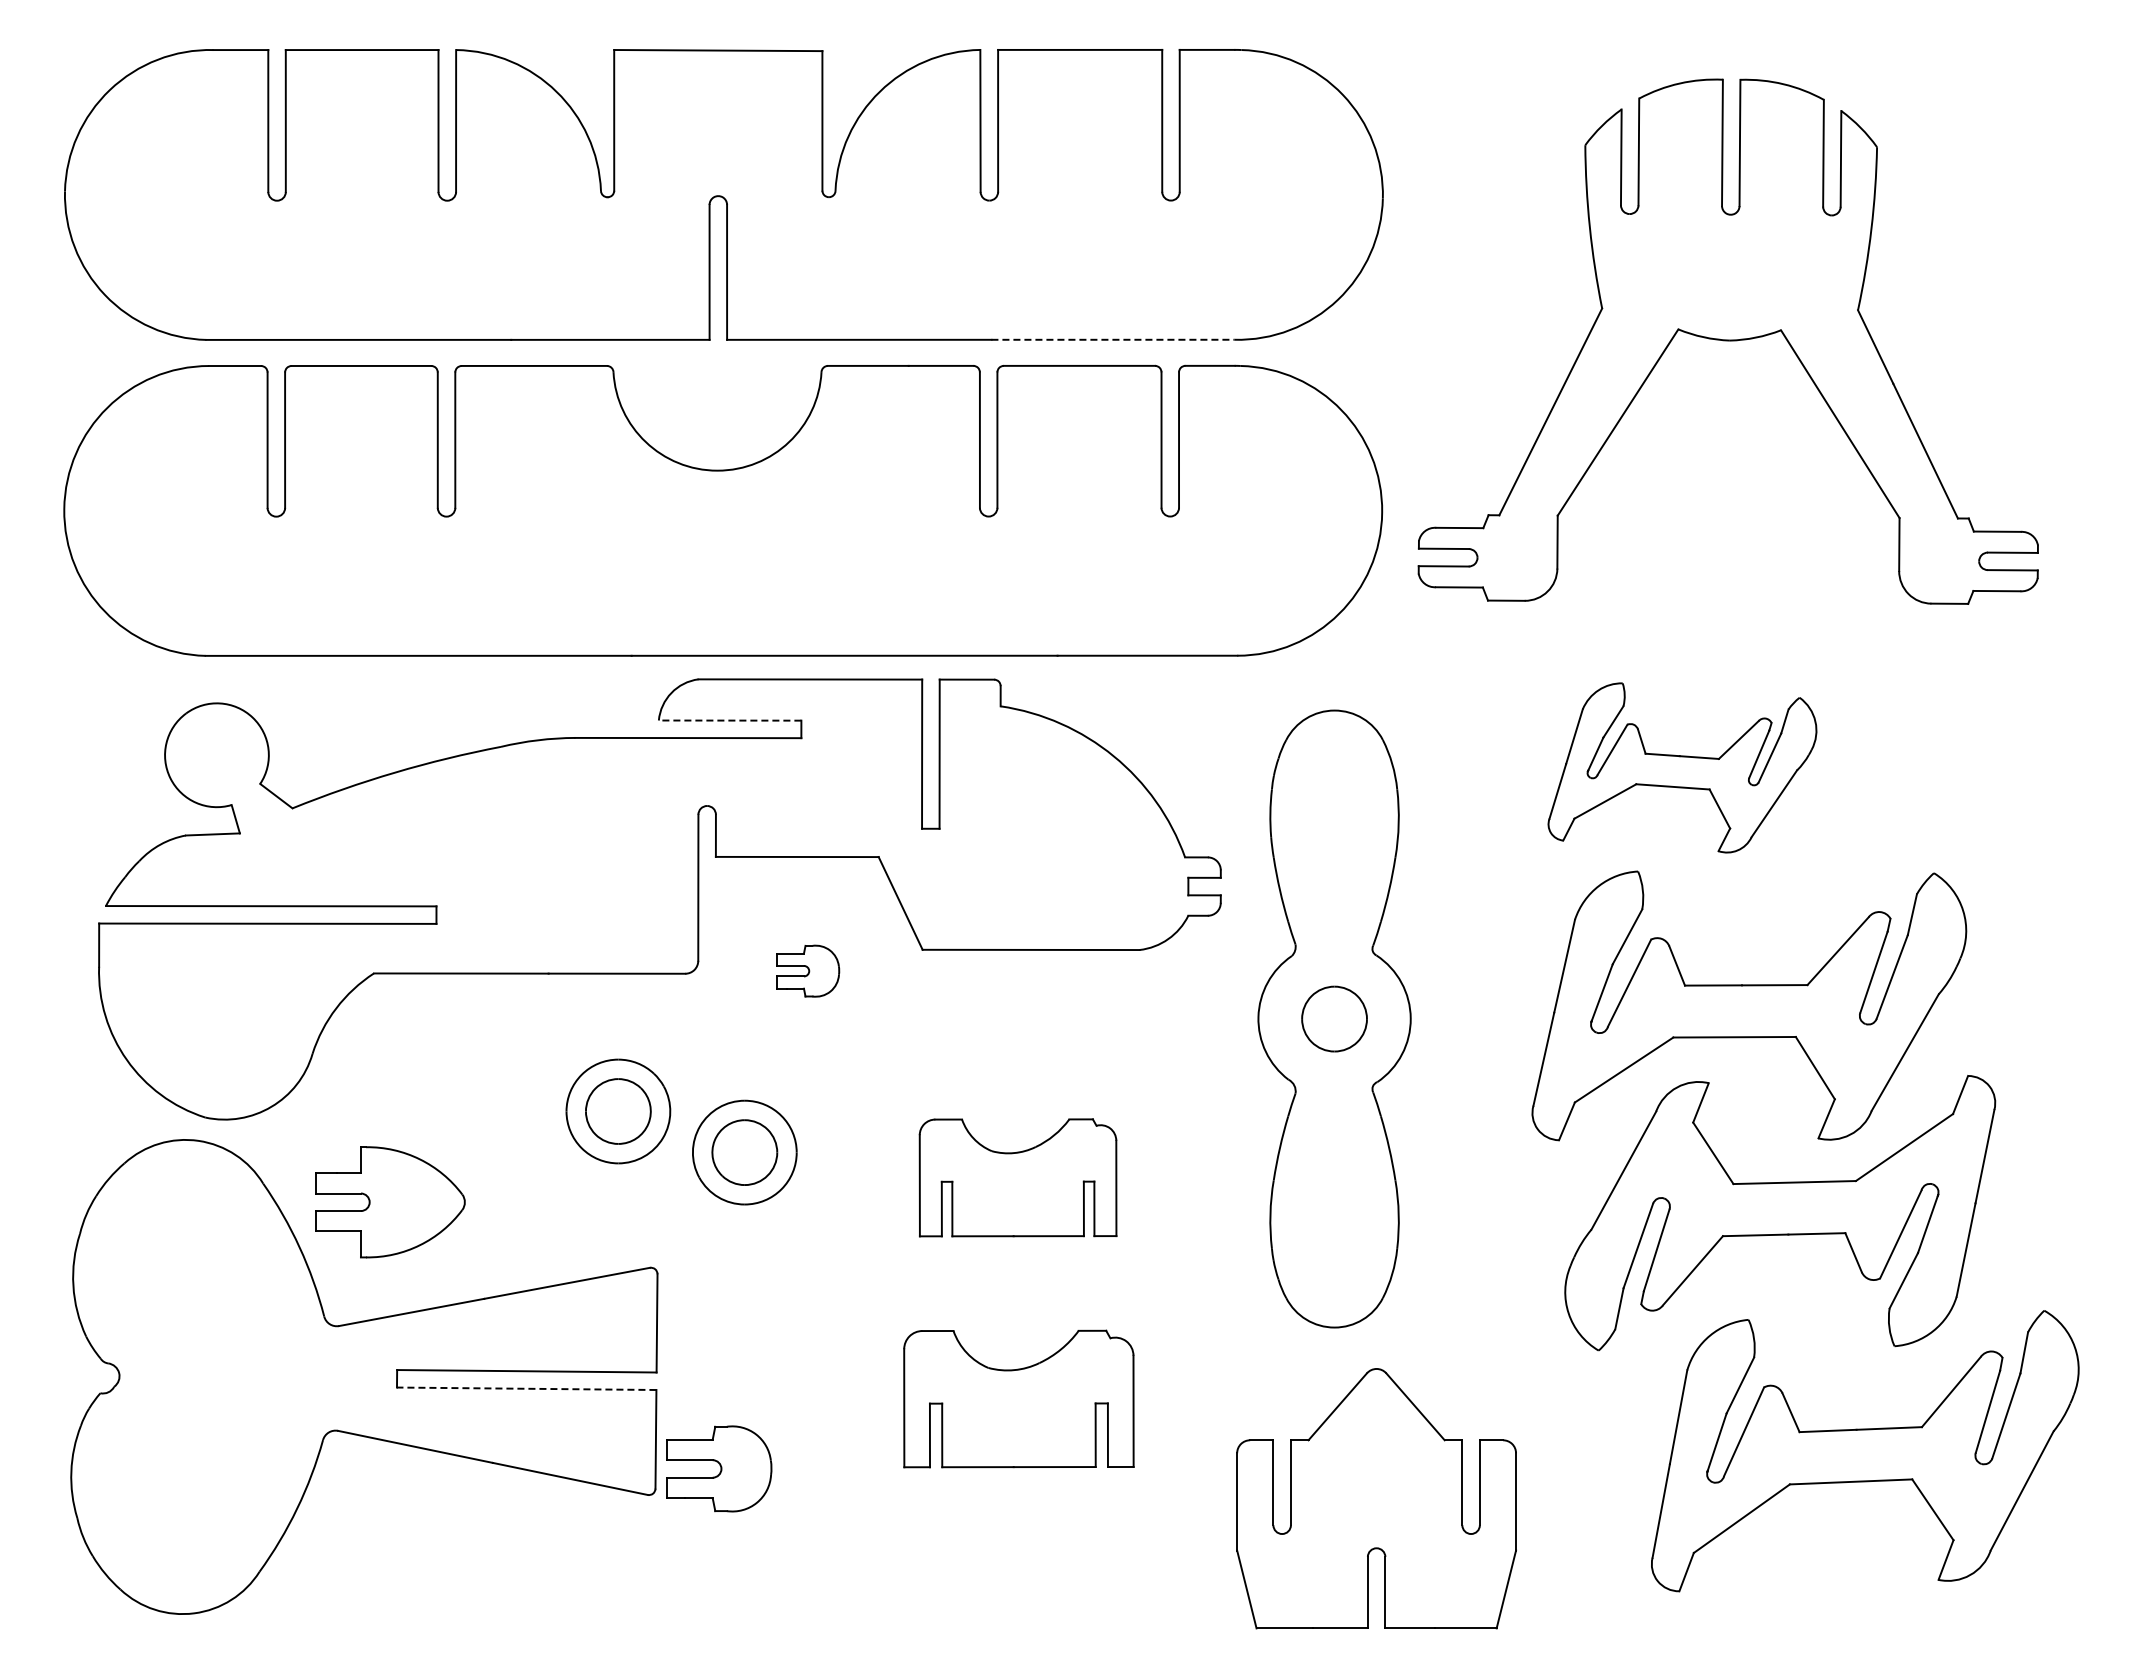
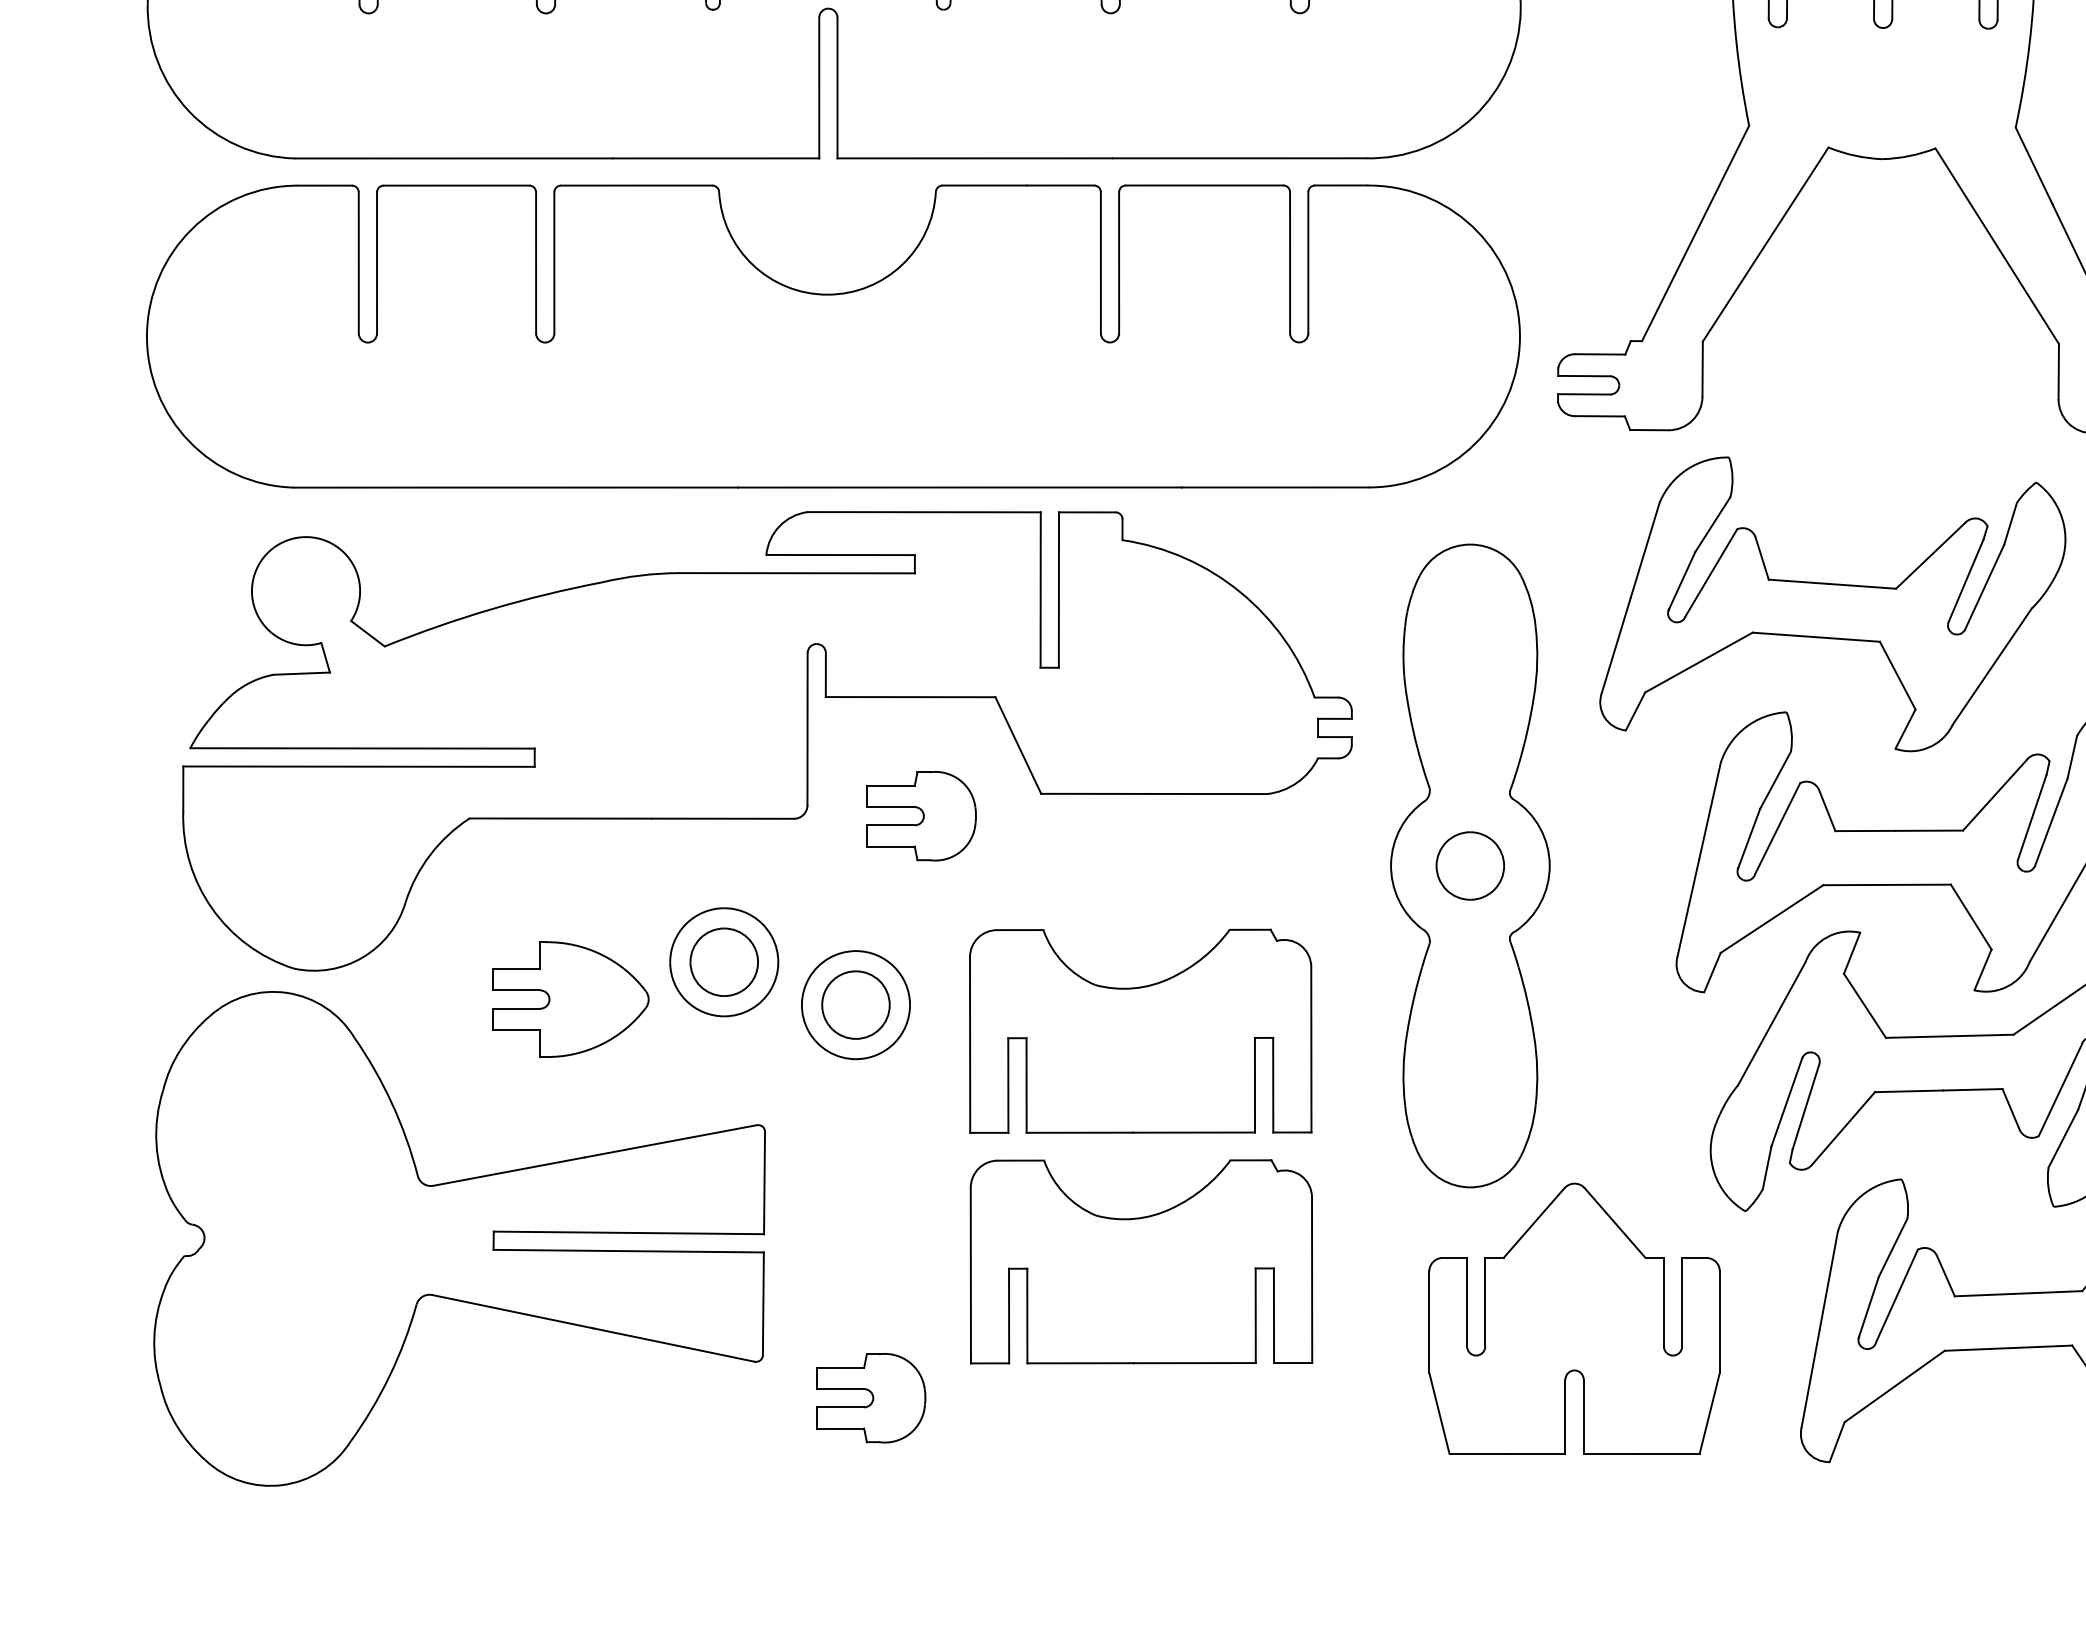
line: (1112, 339) -> (1239, 158), dashed -> solid
line: (729, 720) -> (840, 554), dashed -> solid
part: (1682, 767) -> (1832, 603), size x1.67
part: (807, 970) -> (921, 815), size x1.67
part: (1017, 1177) -> (1140, 1031), size x1.67
part: (390, 1202) -> (571, 999), moved
line: (526, 1388) -> (628, 1250), dashed -> solid
part: (1018, 1398) -> (1141, 1261), size x1.43
part: (719, 1468) -> (871, 1397), moved
part: (1376, 1498) -> (1574, 1318), moved

